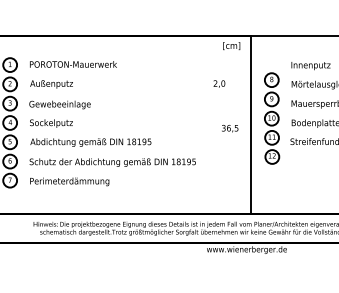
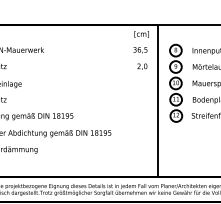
text: (219, 83) -> (142, 66), moved
part: (272, 118) -> (176, 83), moved
text: (230, 128) -> (140, 50), moved

